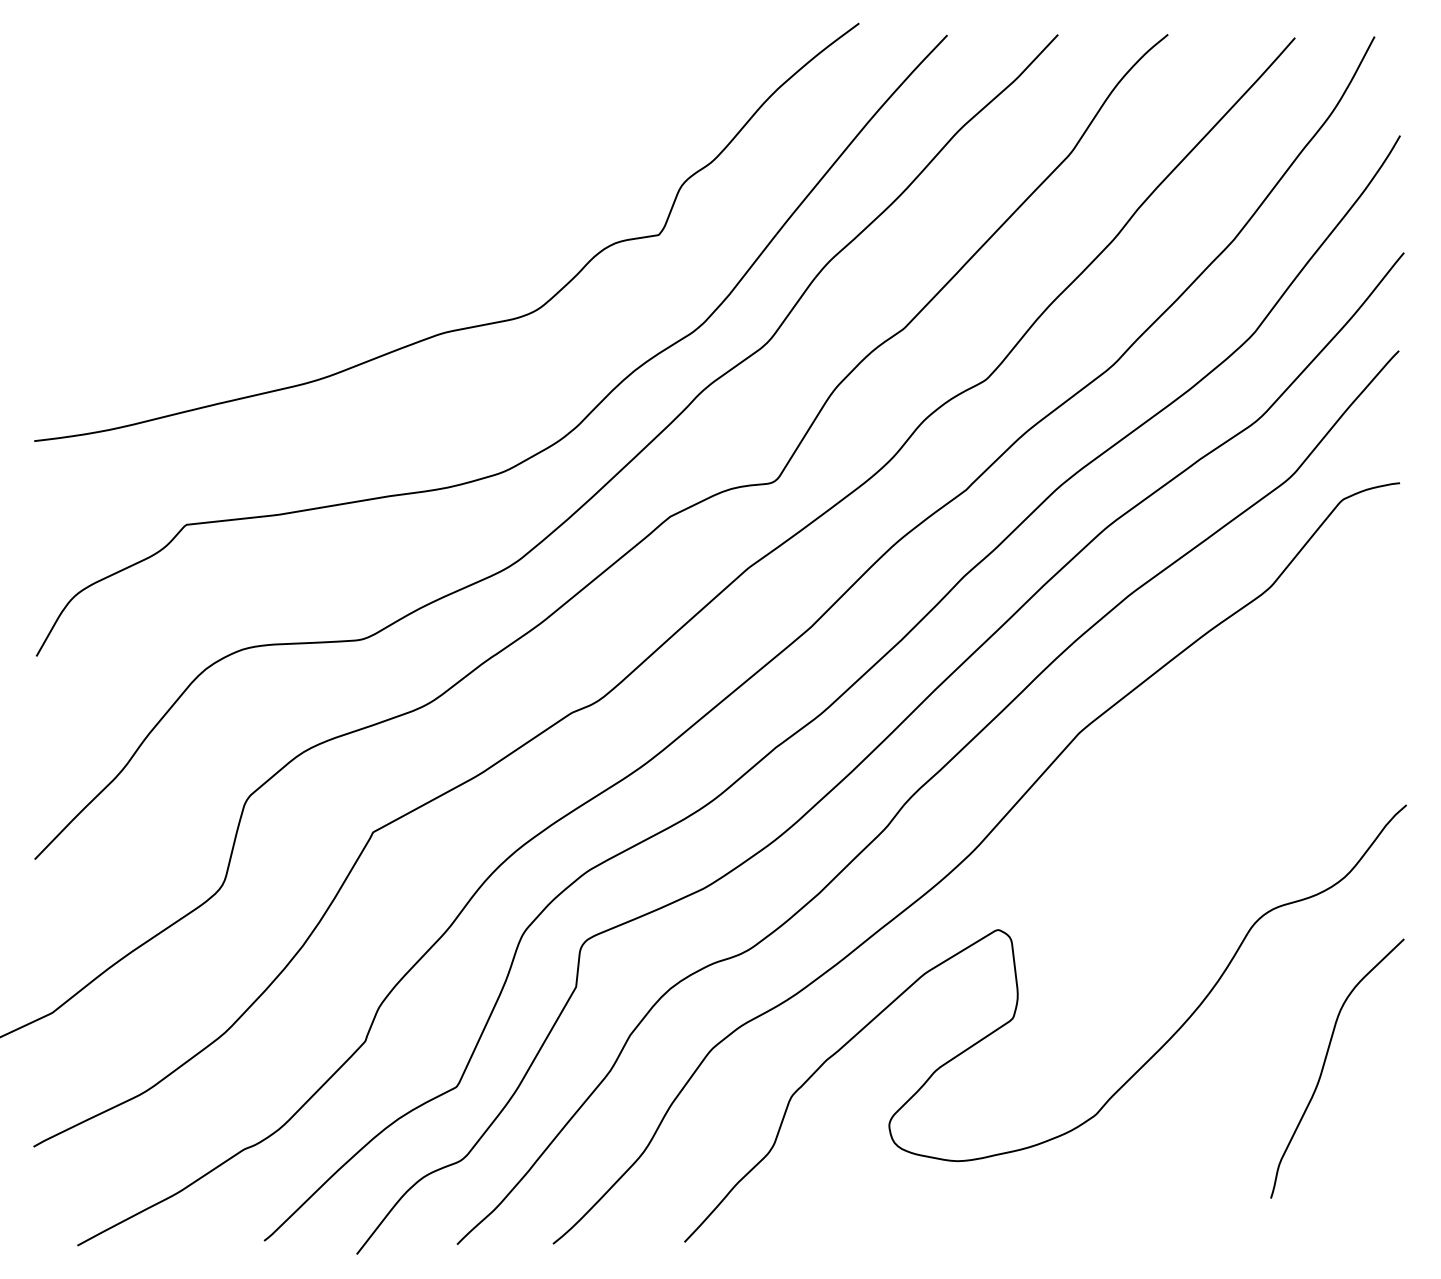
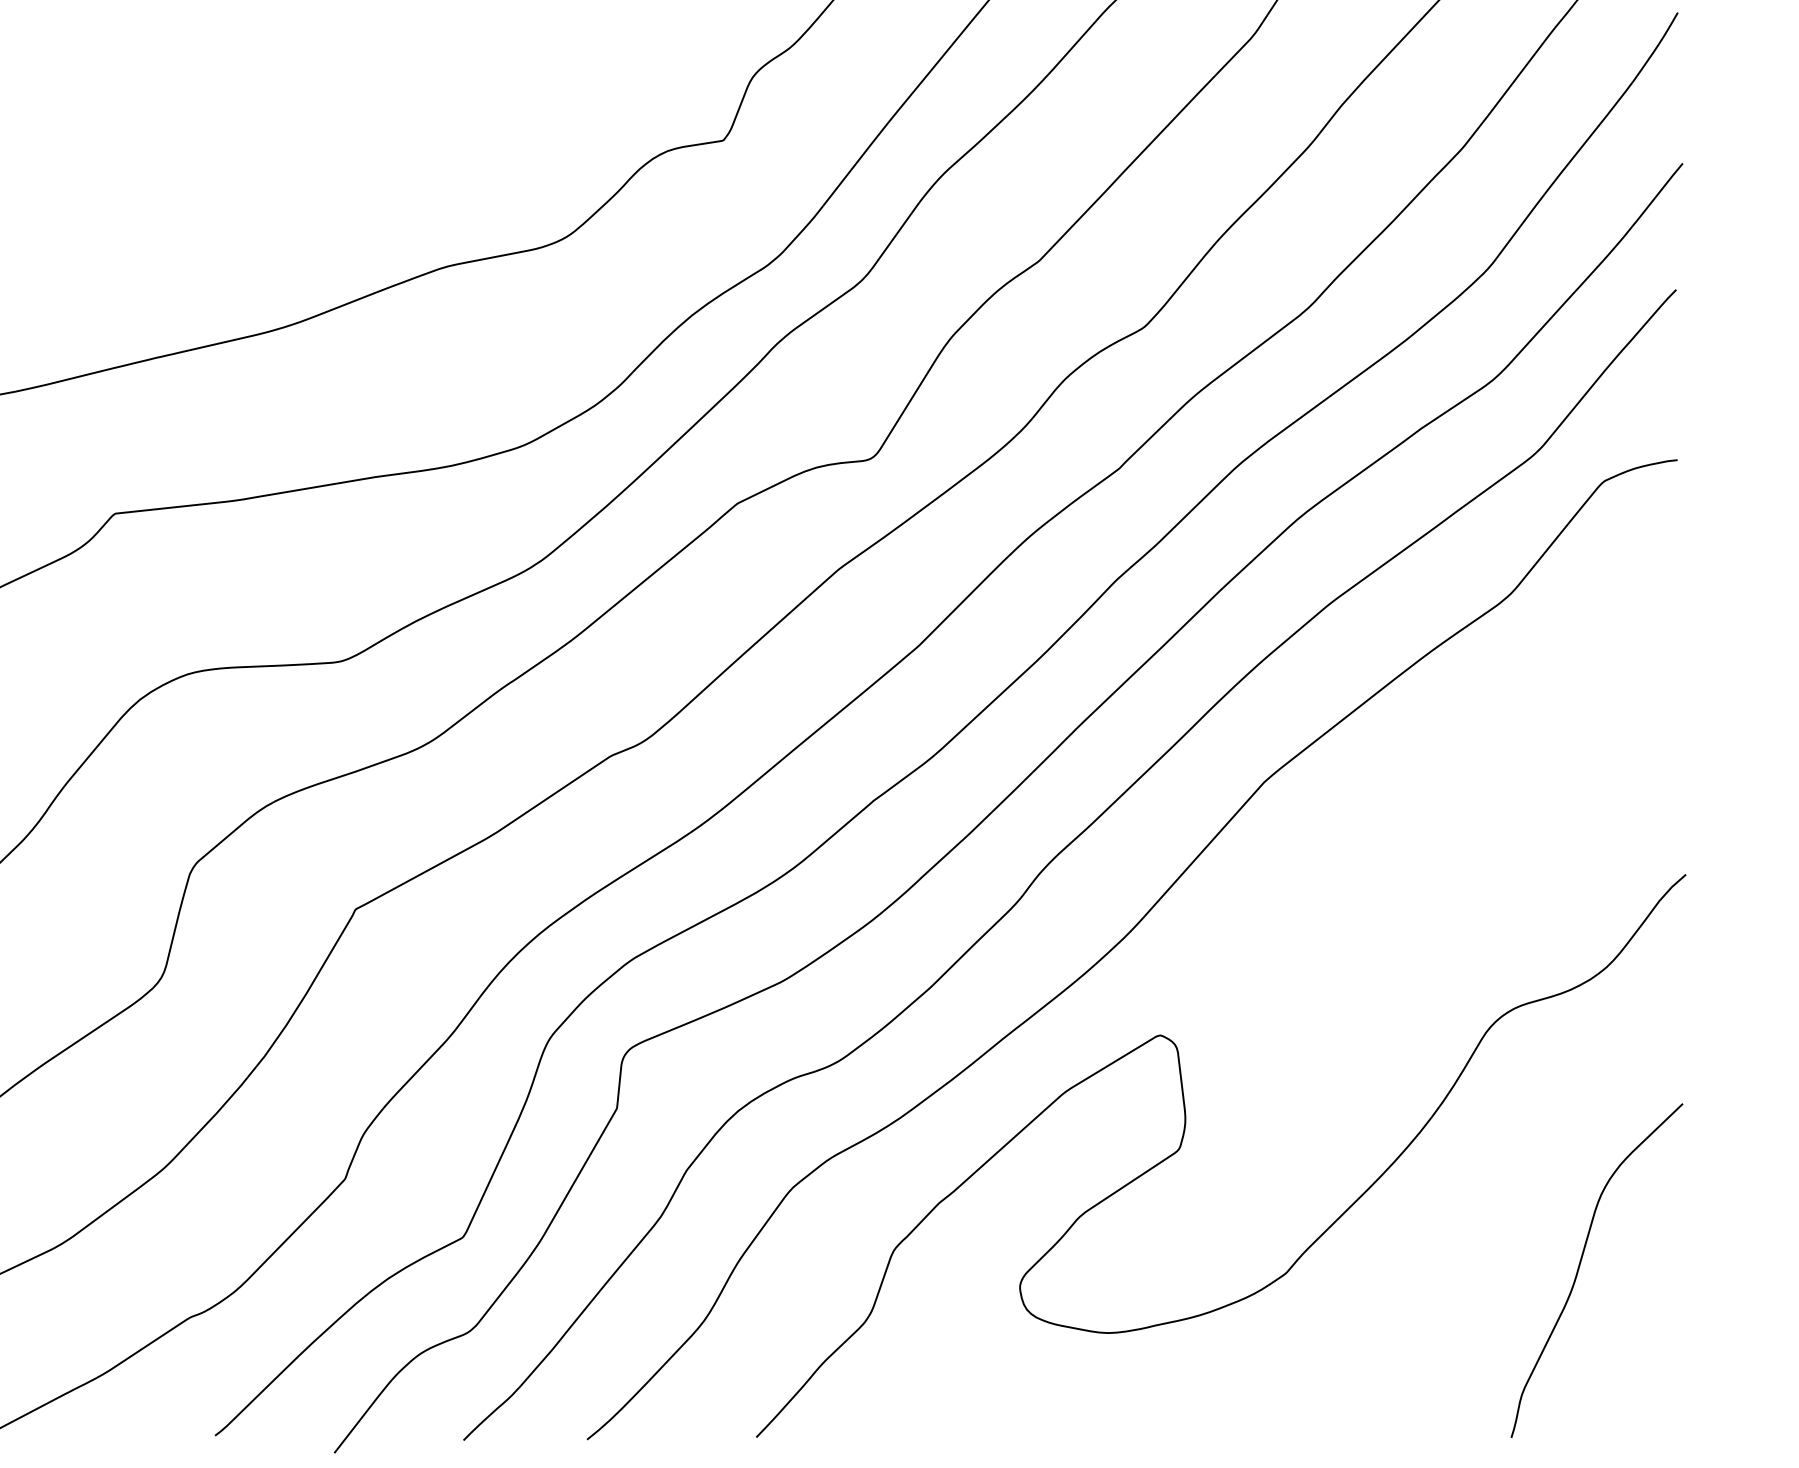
curve: (1325, 1063) -> (1581, 1263), moved

